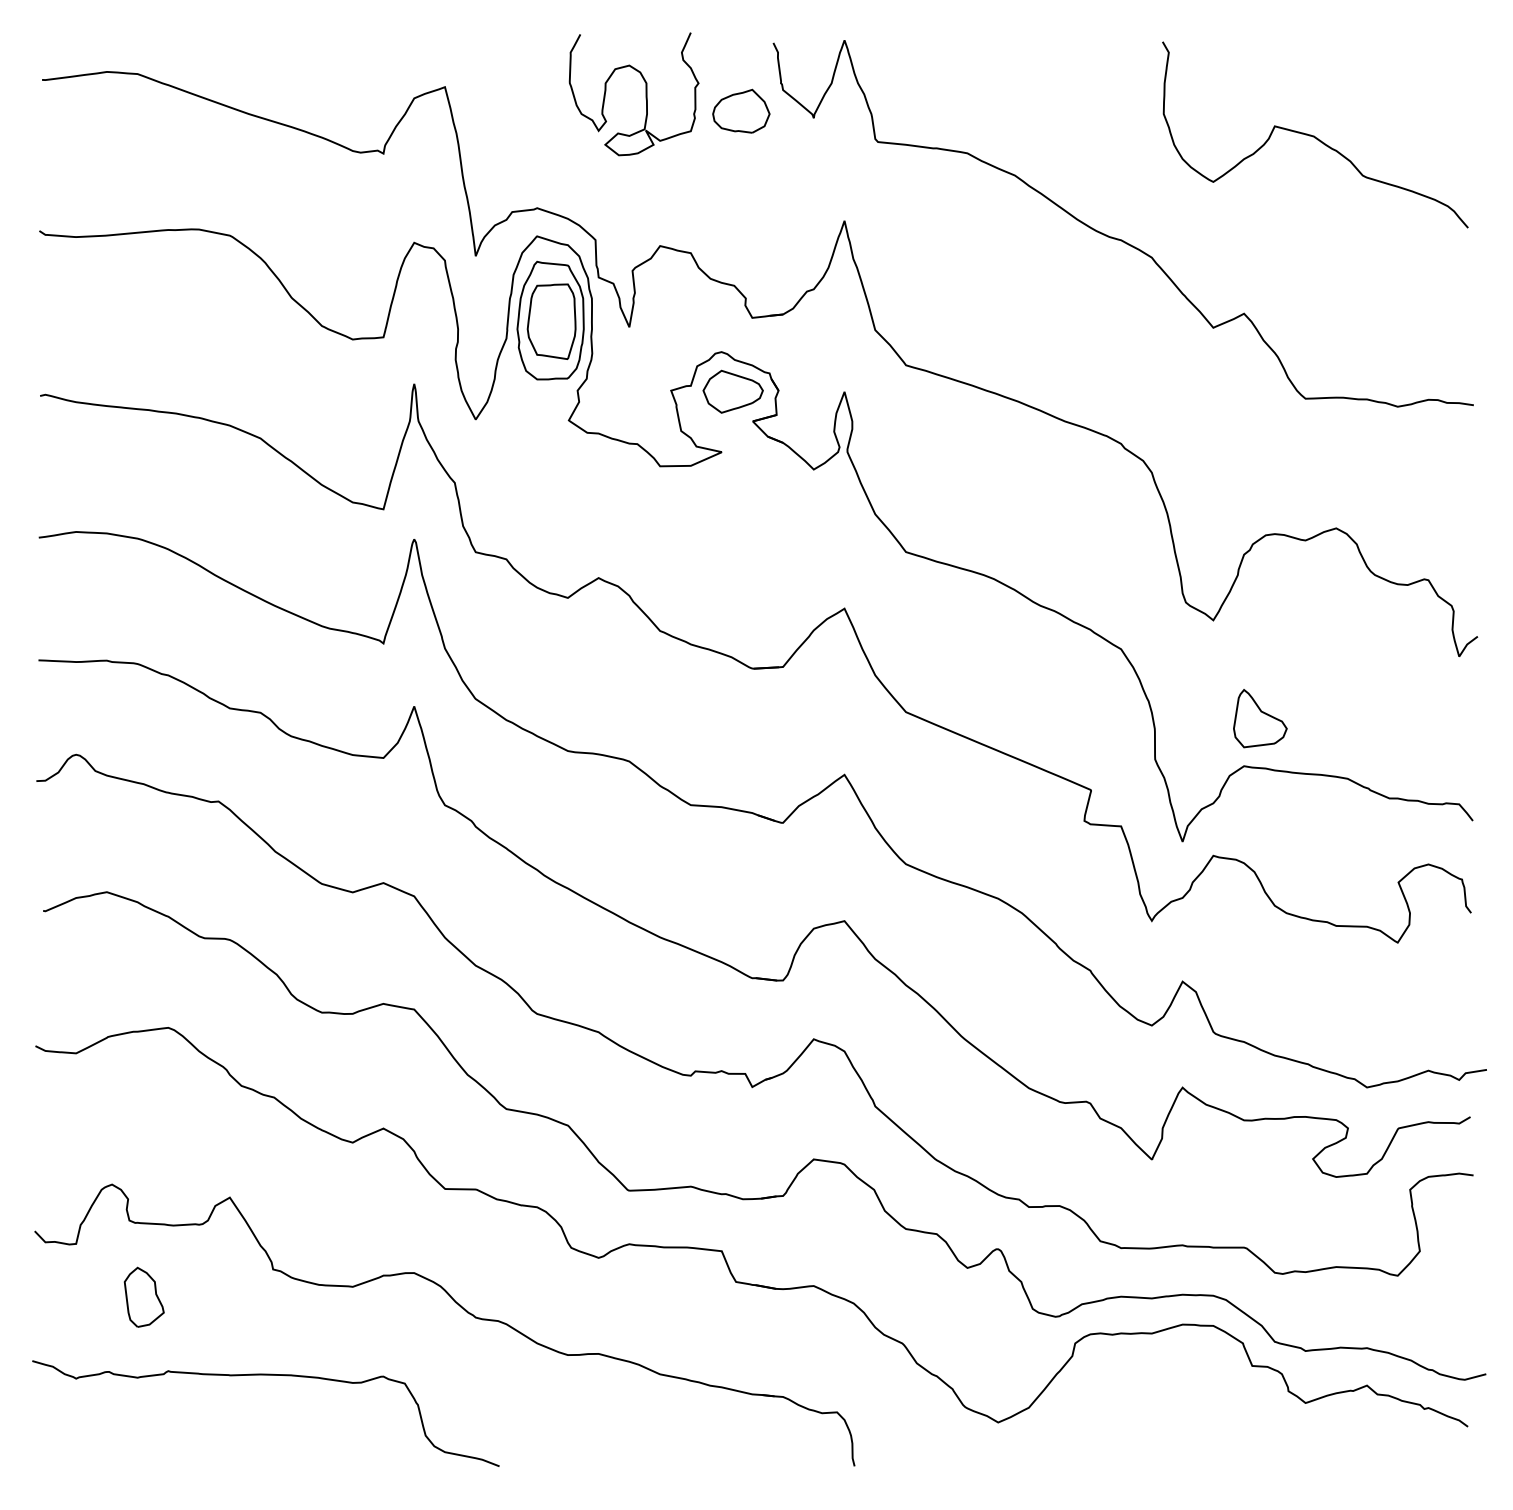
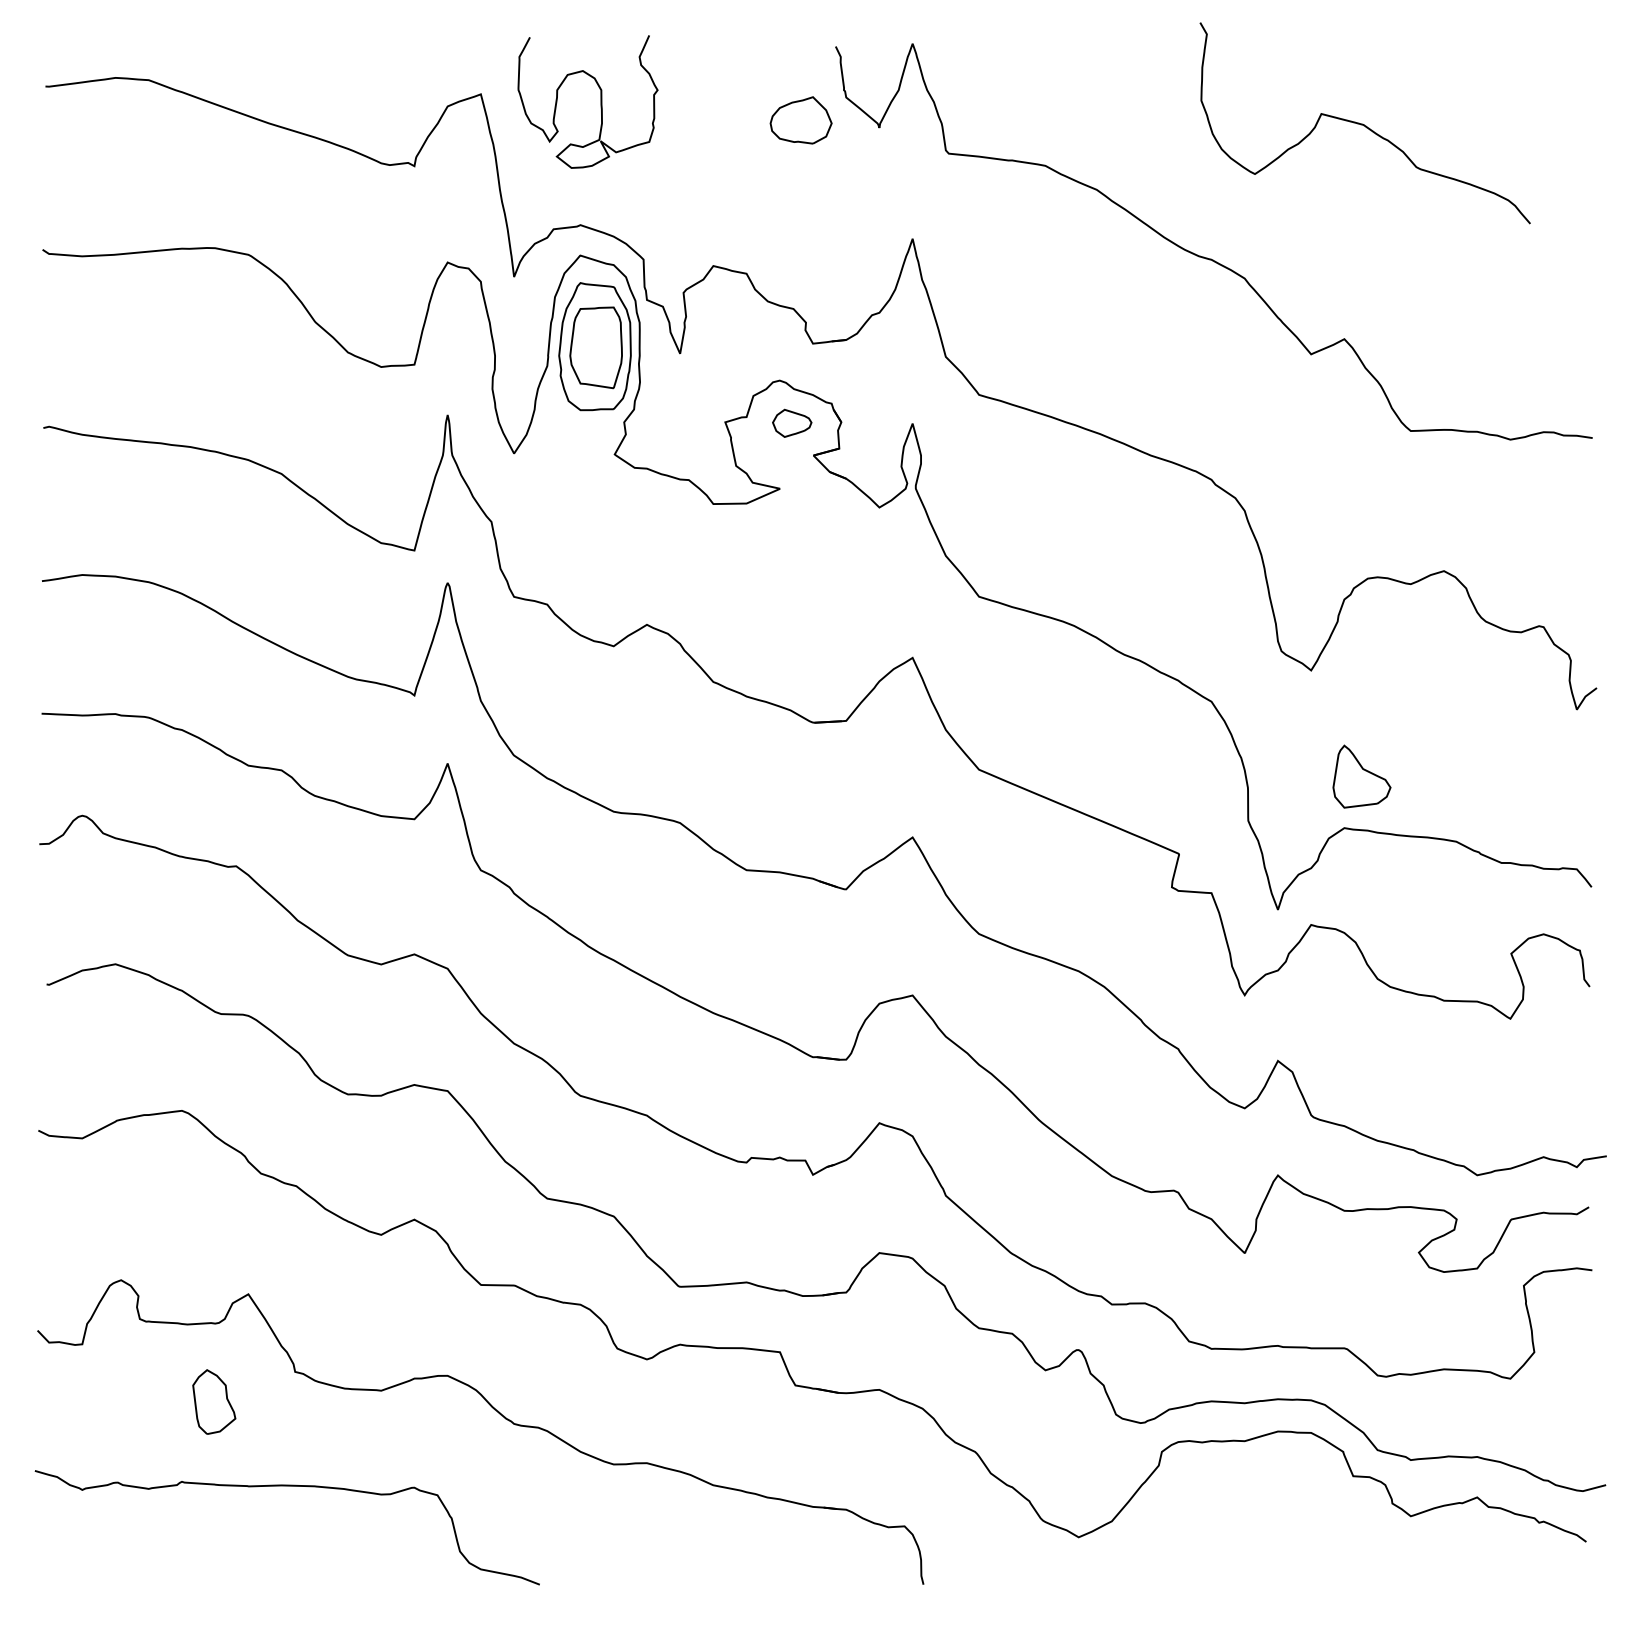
curve: (645, 94) -> (600, 102), moved
curve: (1314, 135) -> (1364, 123), moved
part: (732, 391) -> (791, 423), size x0.6
part: (143, 1296) -> (213, 1401), moved

